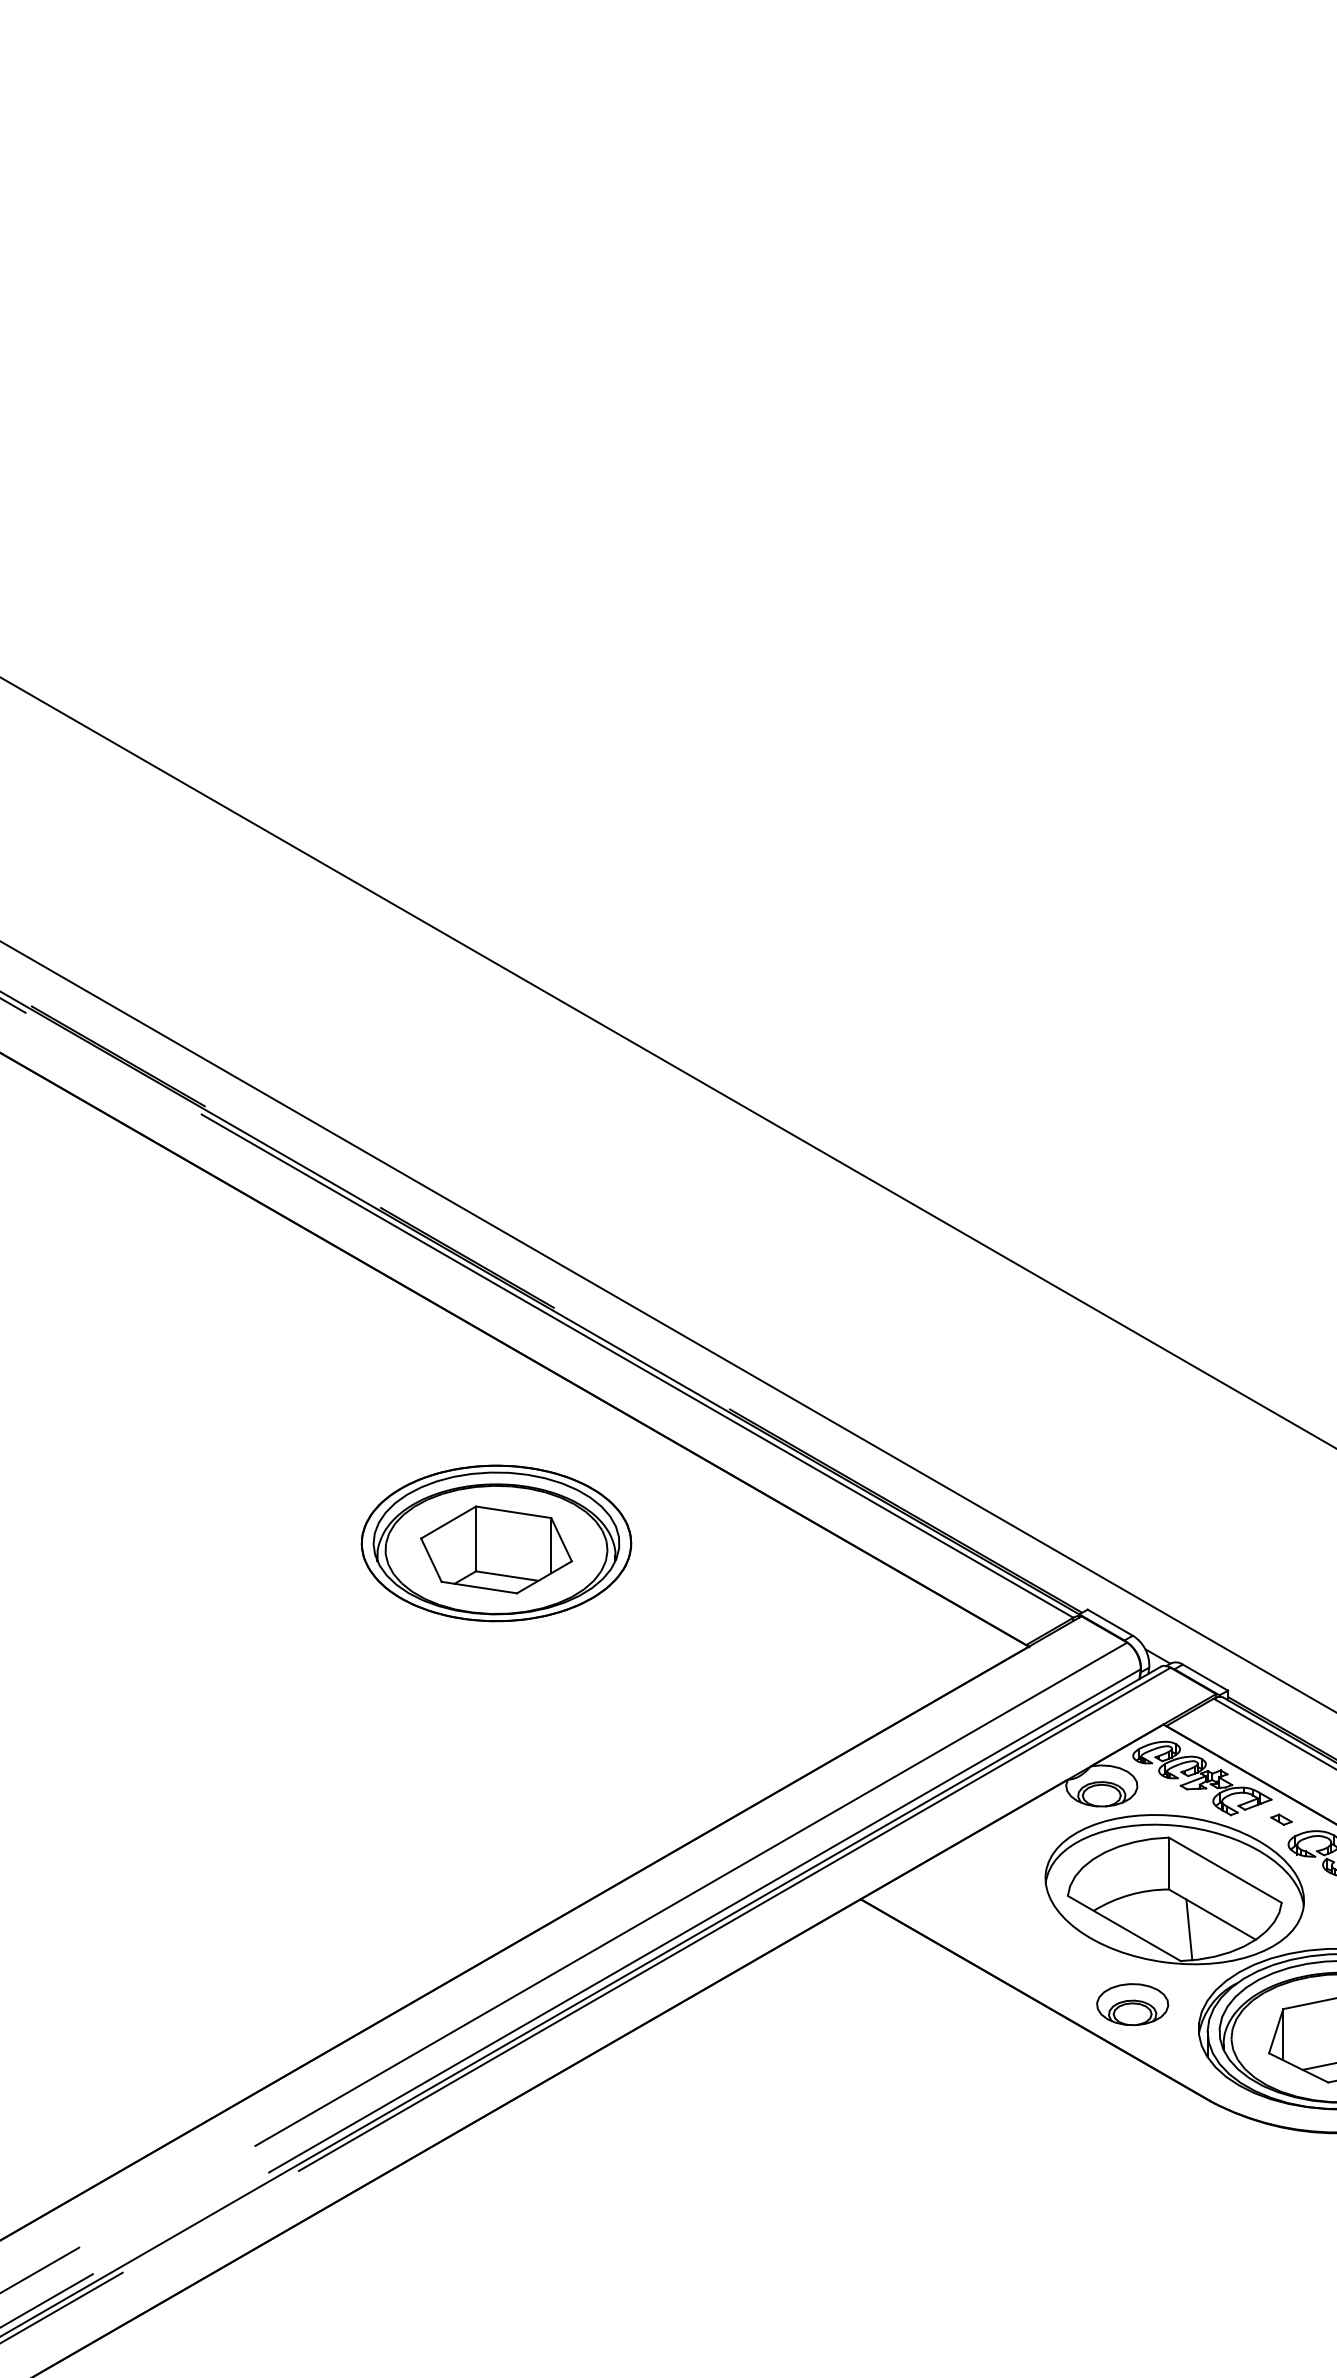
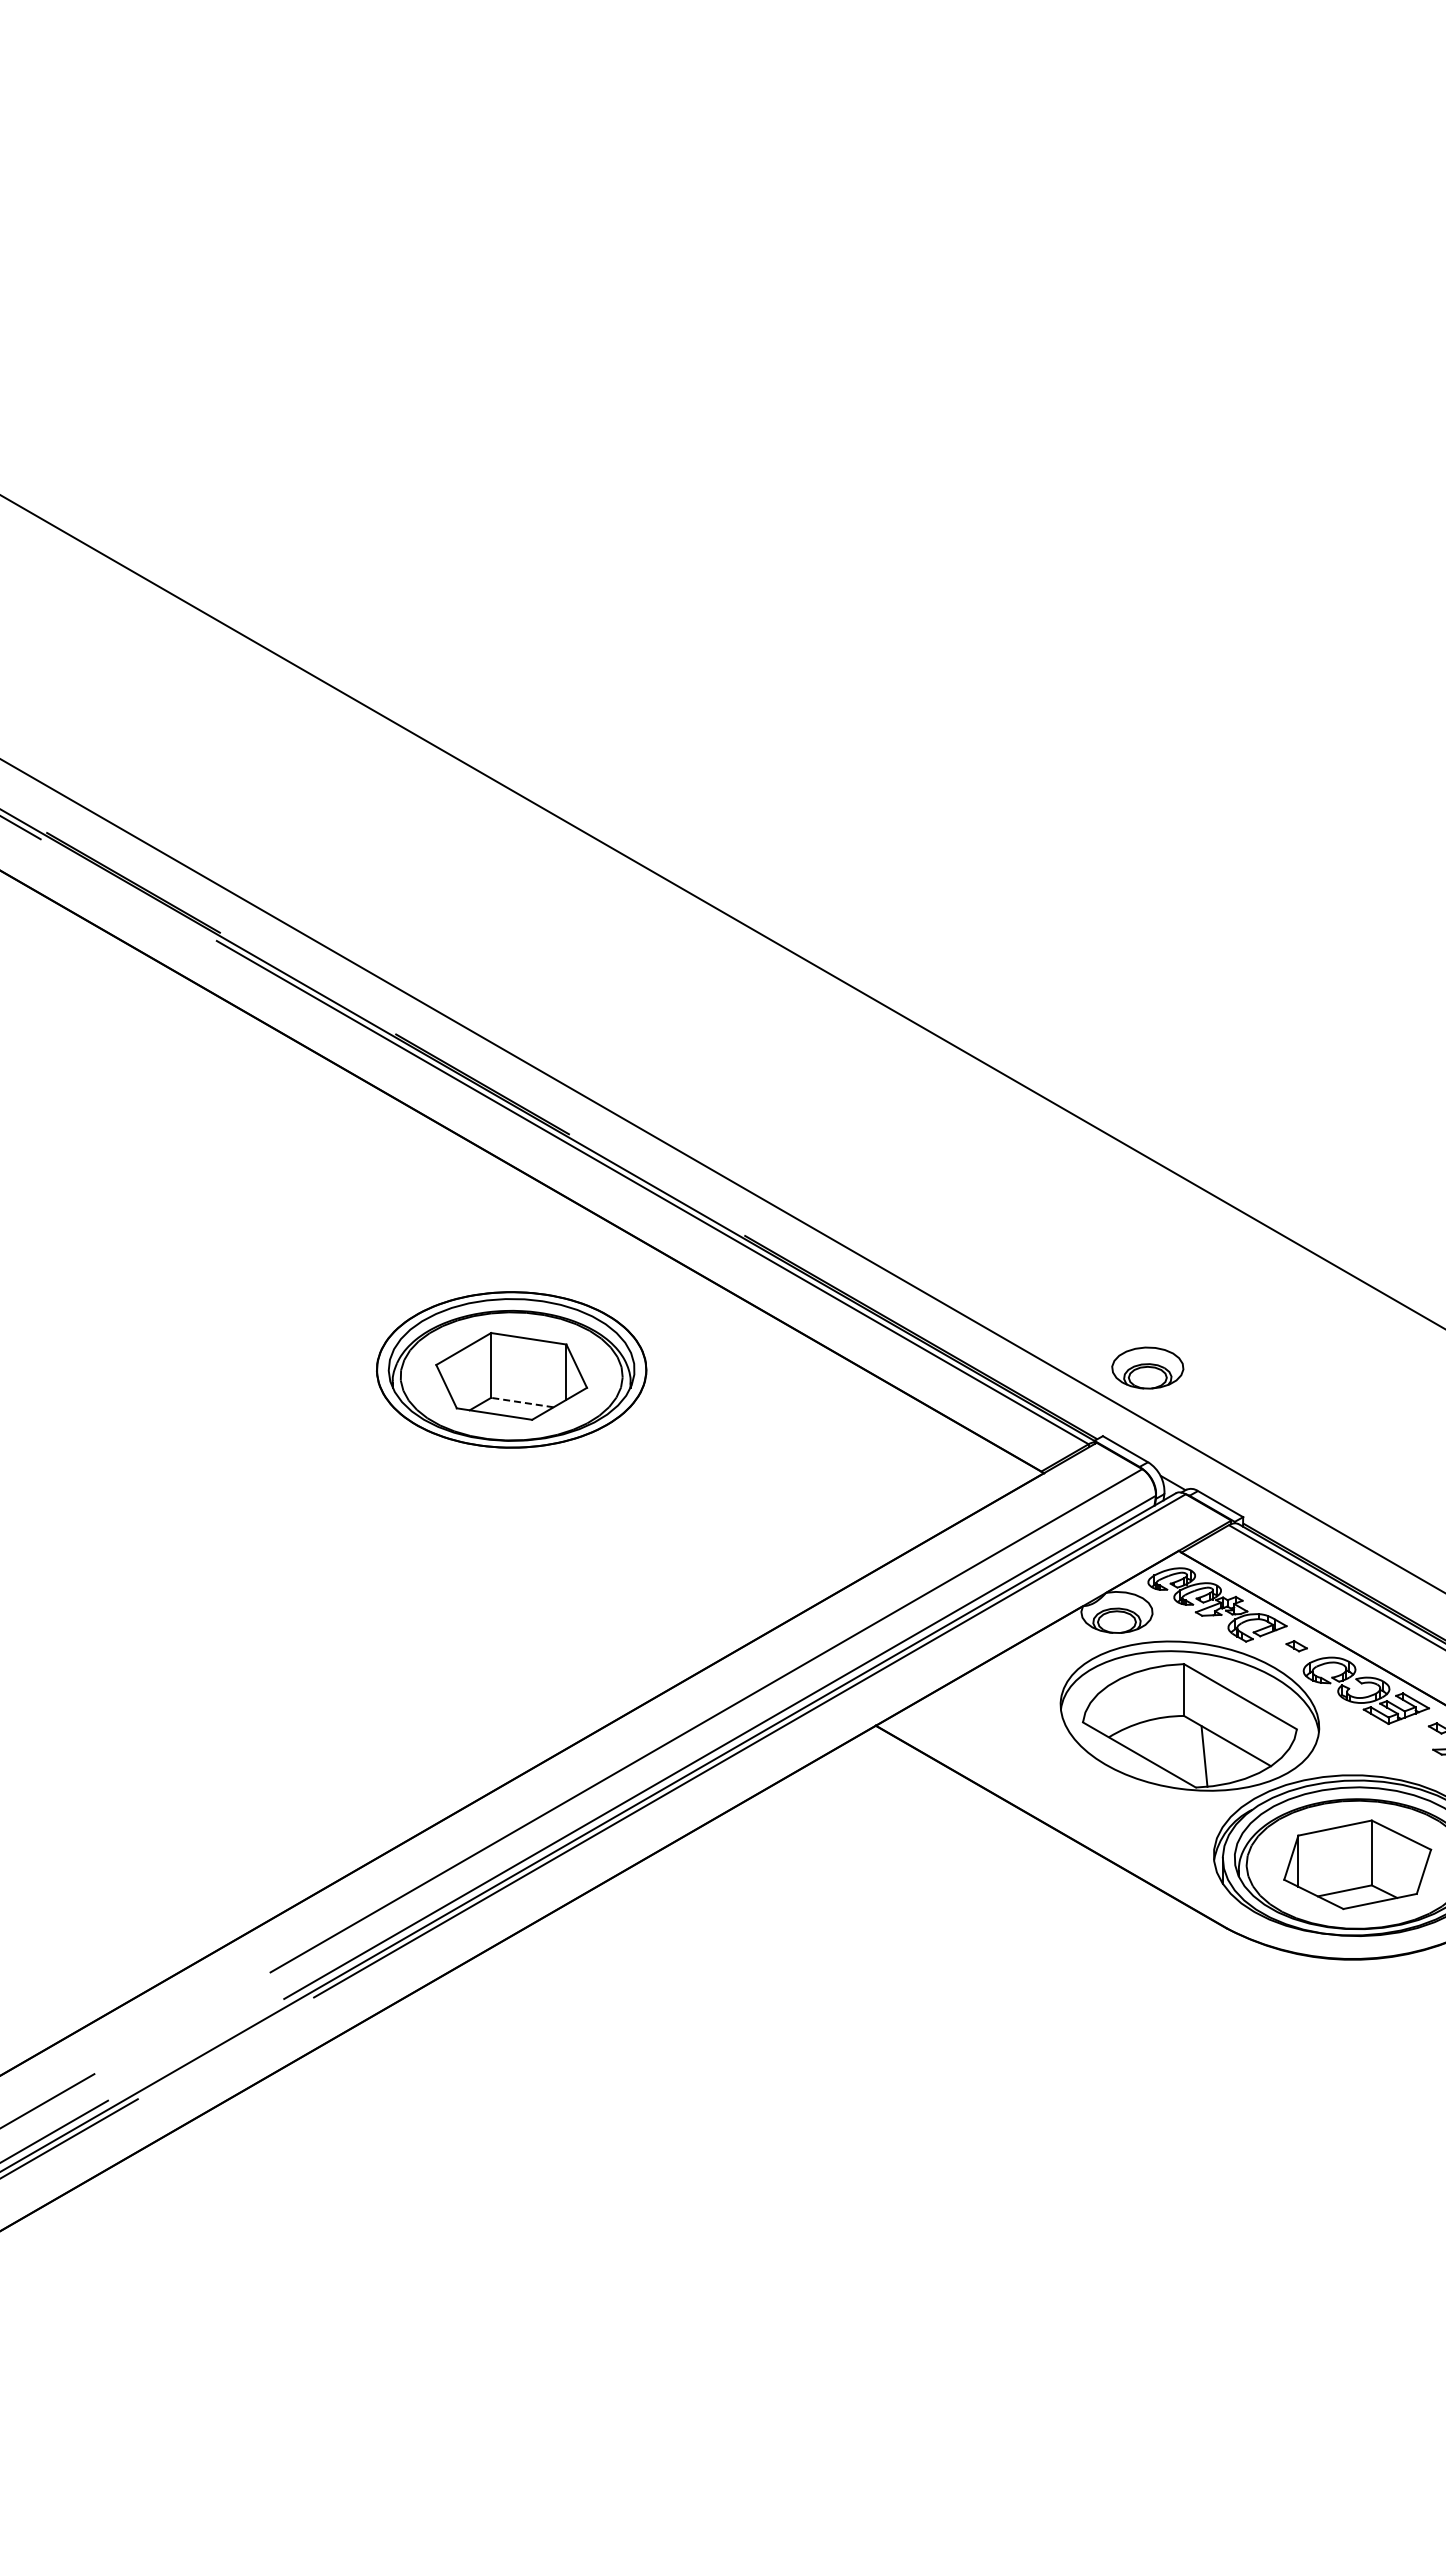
line: (507, 1576) -> (522, 1402), solid -> dashed
part: (1132, 2004) -> (1147, 1367), moved

